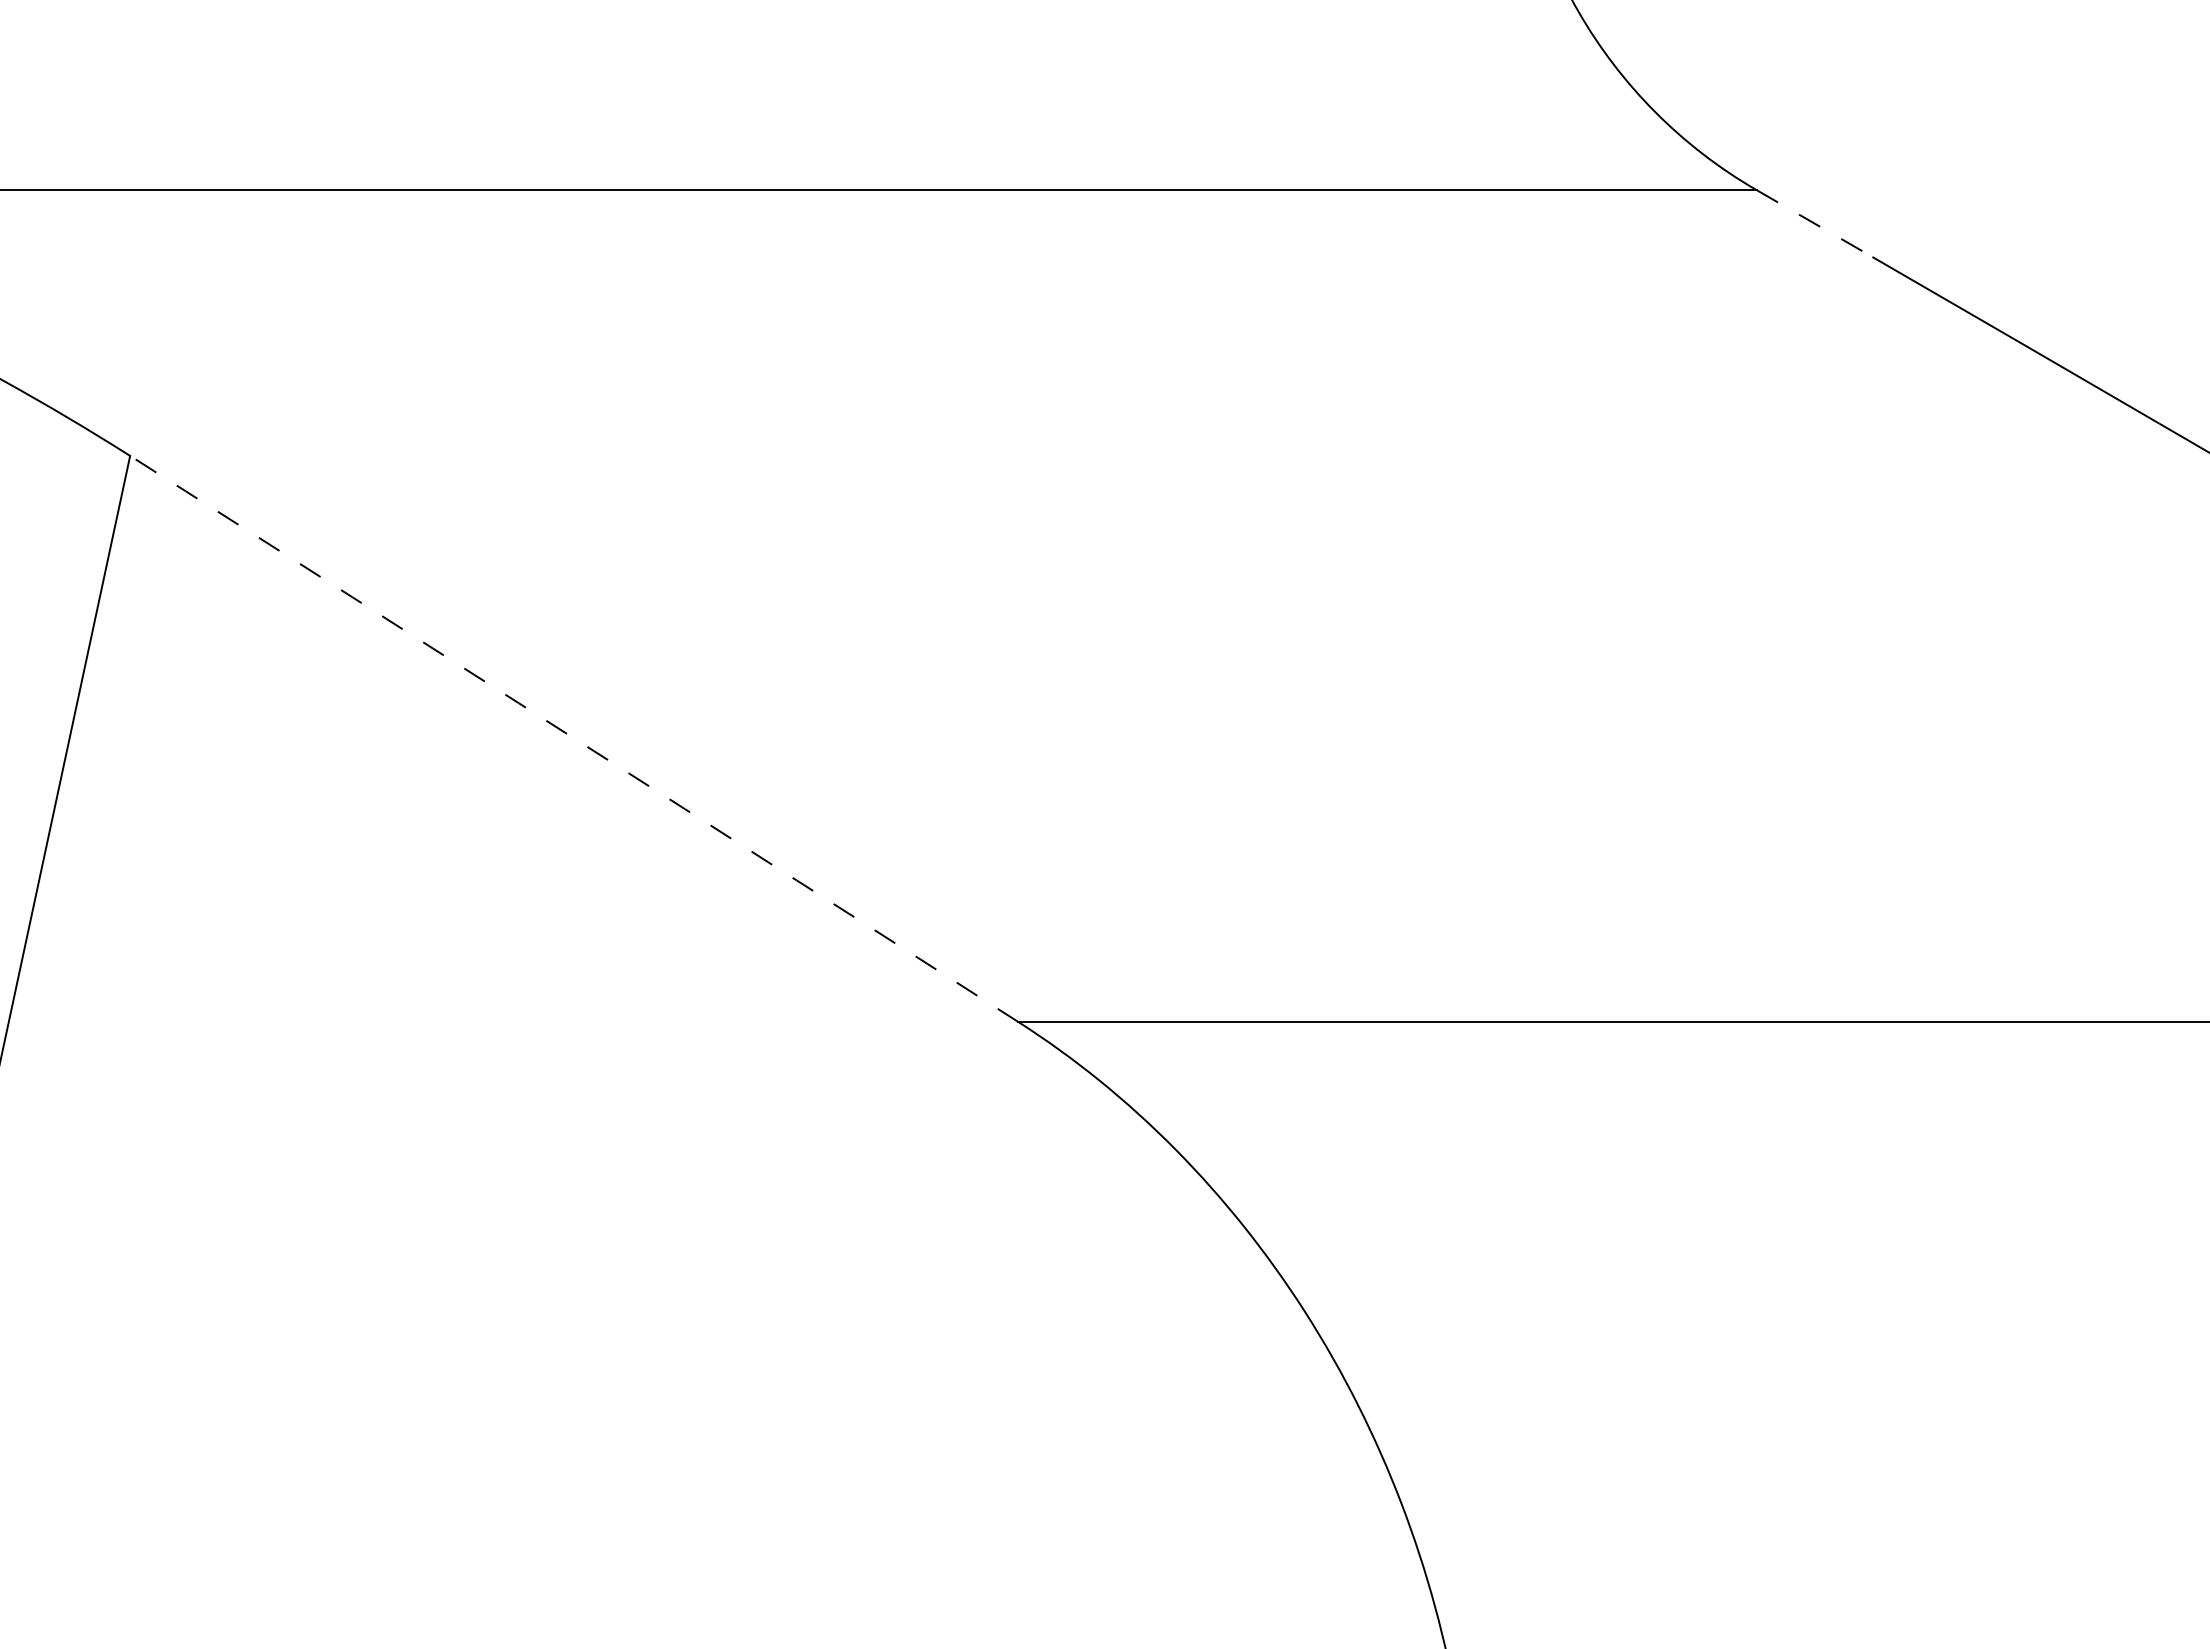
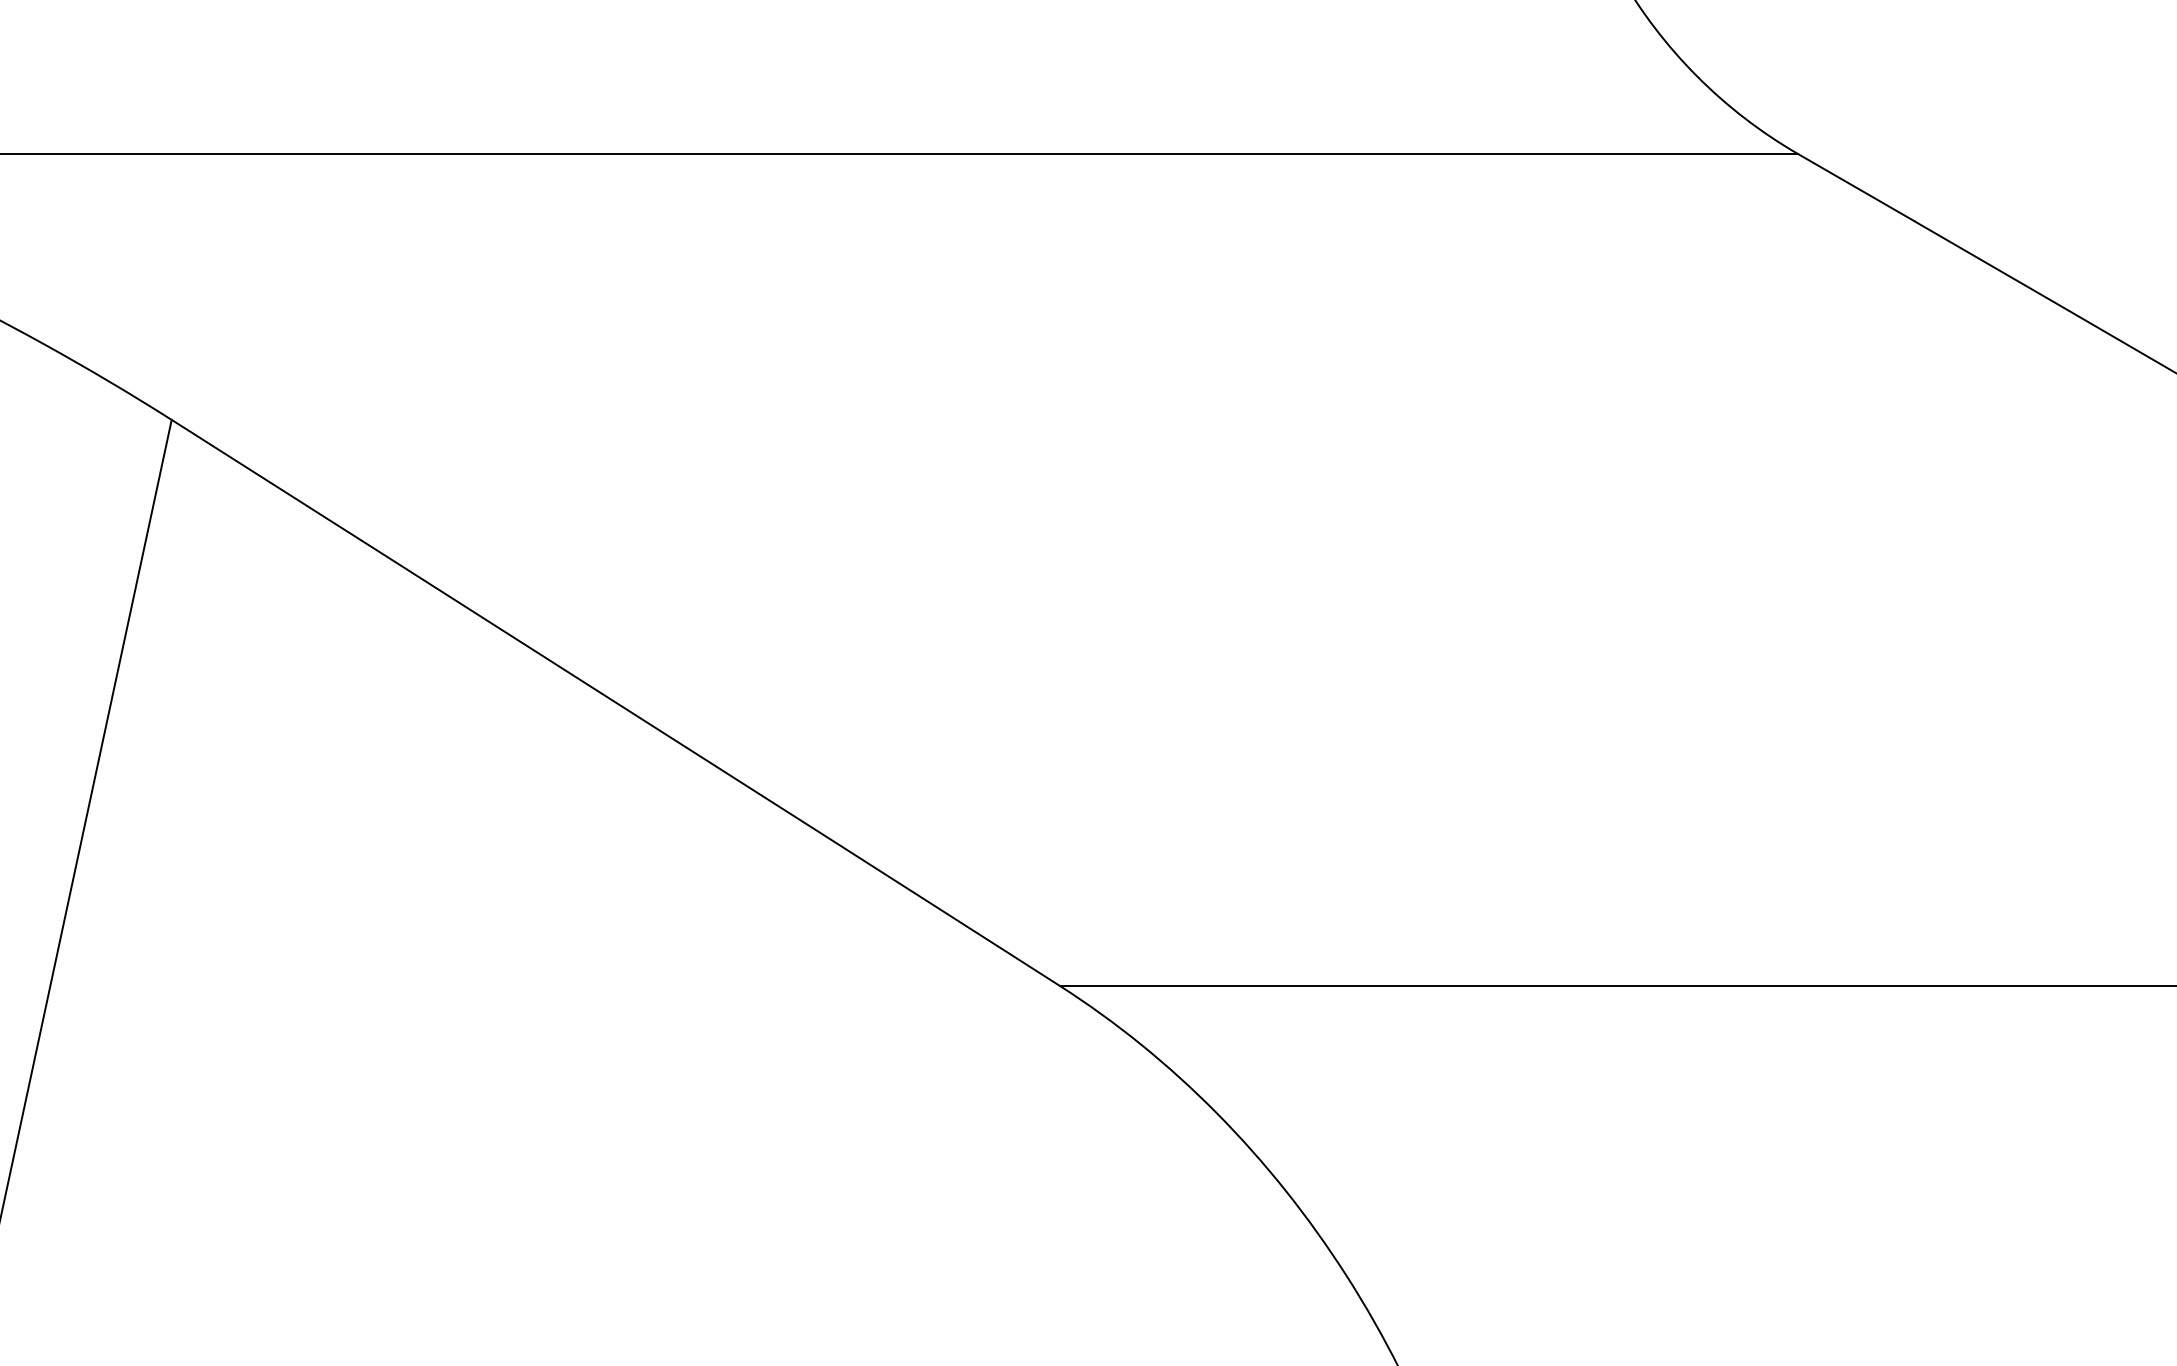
line: (1814, 223) -> (1856, 187), dashed -> solid
arc: (574, 738) -> (616, 702), dashed -> solid

